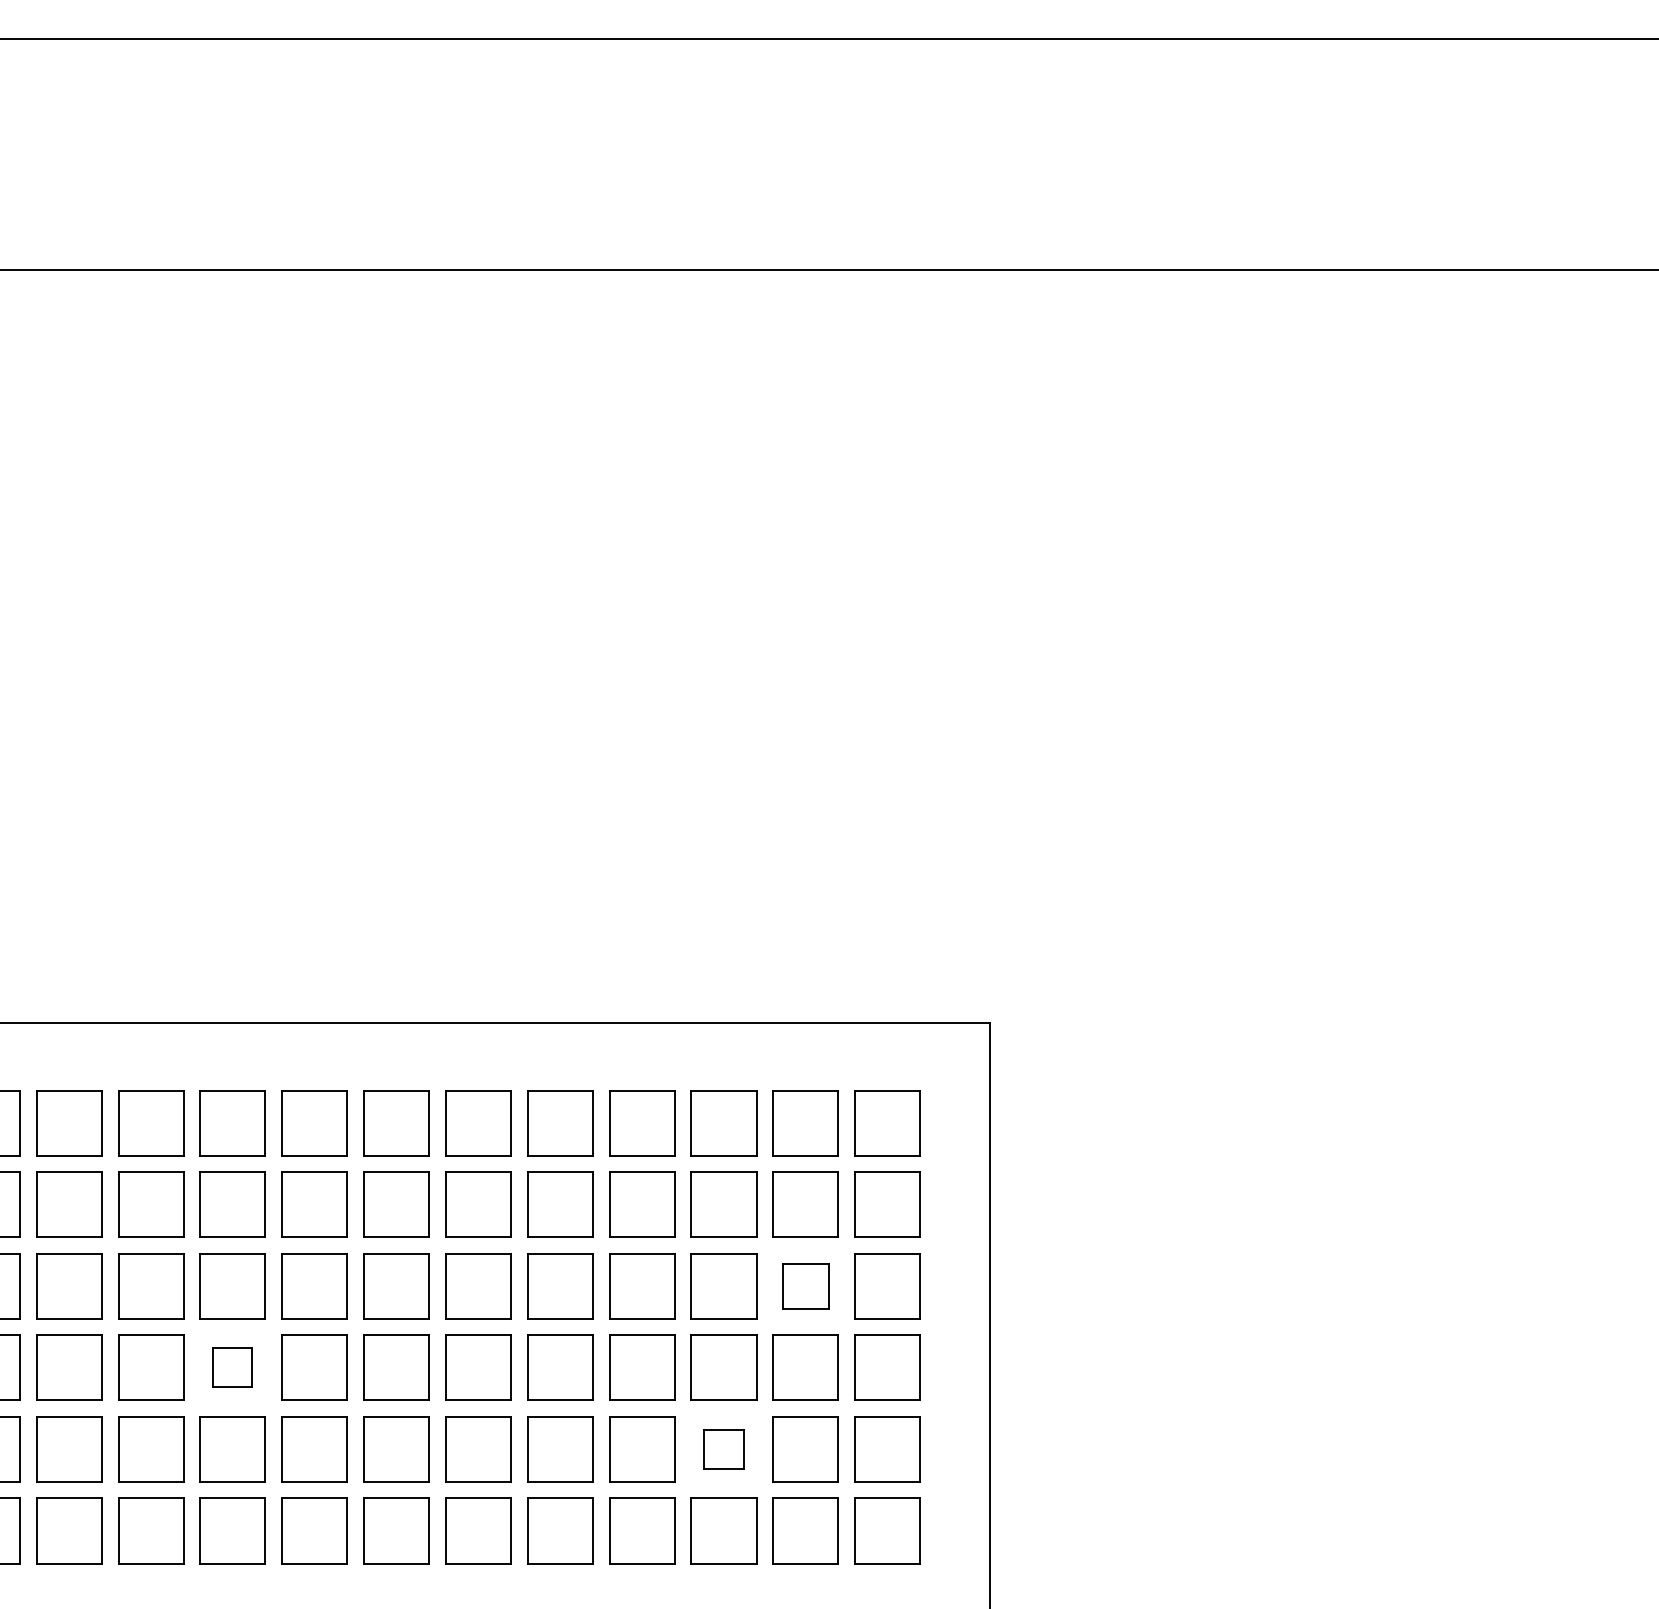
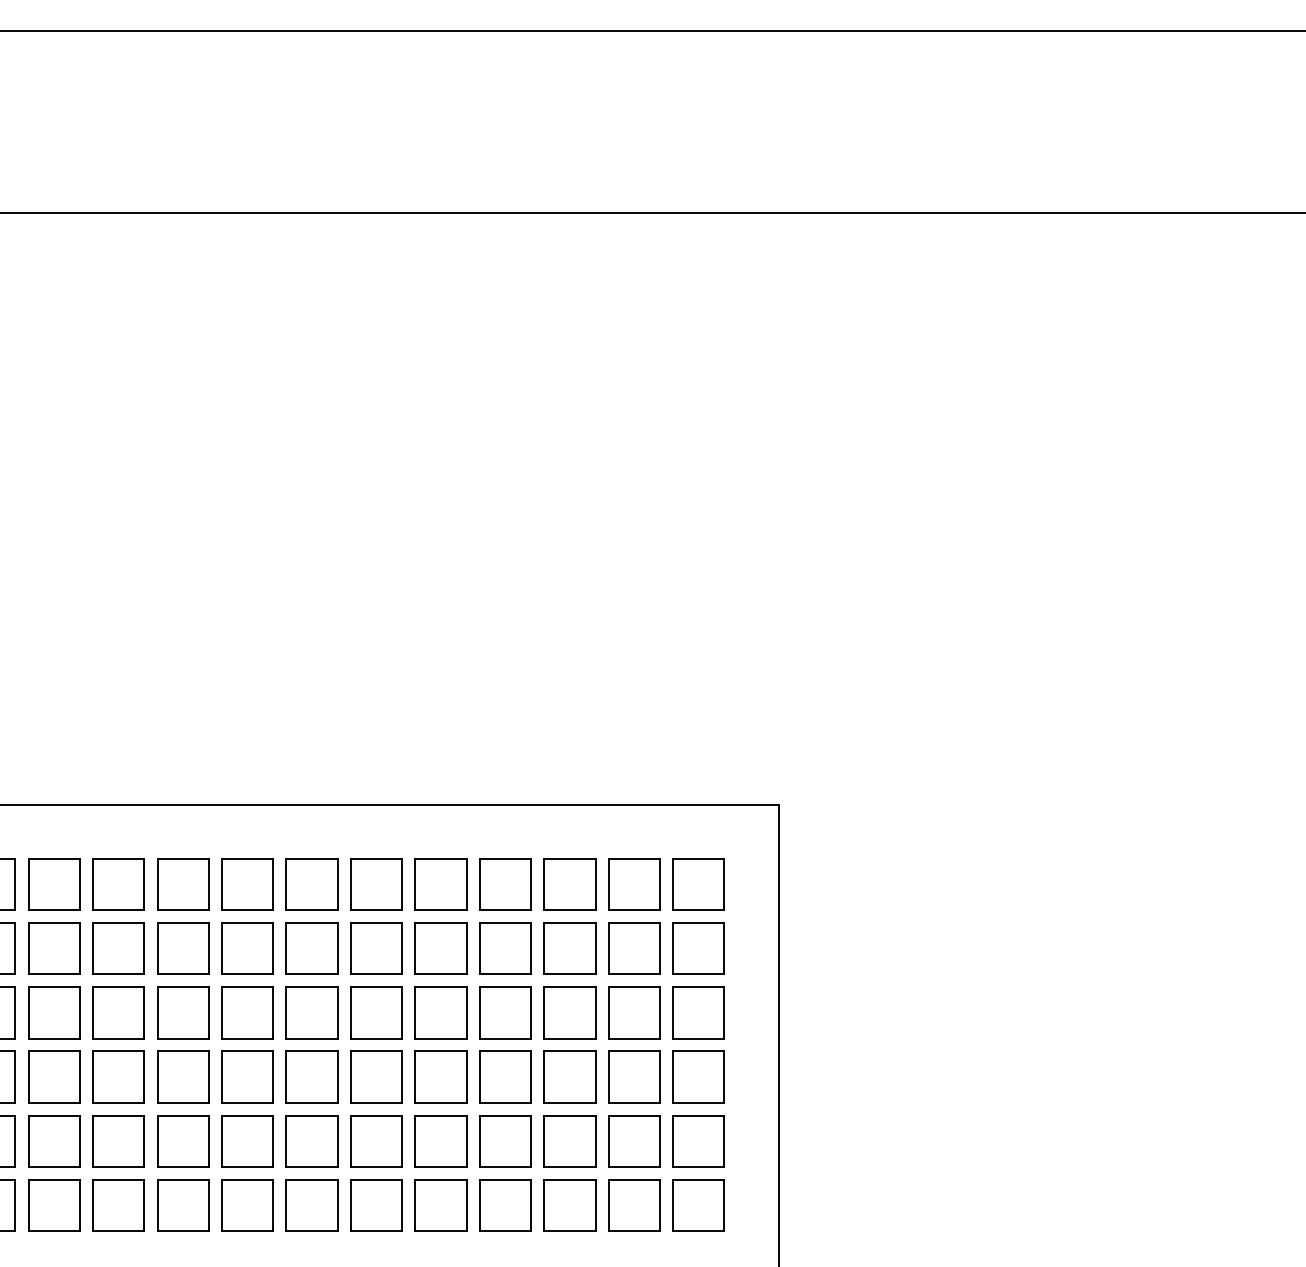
part: (805, 1286) -> (634, 1013), size x1.43
part: (232, 1367) -> (182, 1076), size x1.67
part: (723, 1449) -> (569, 1141), size x1.67

